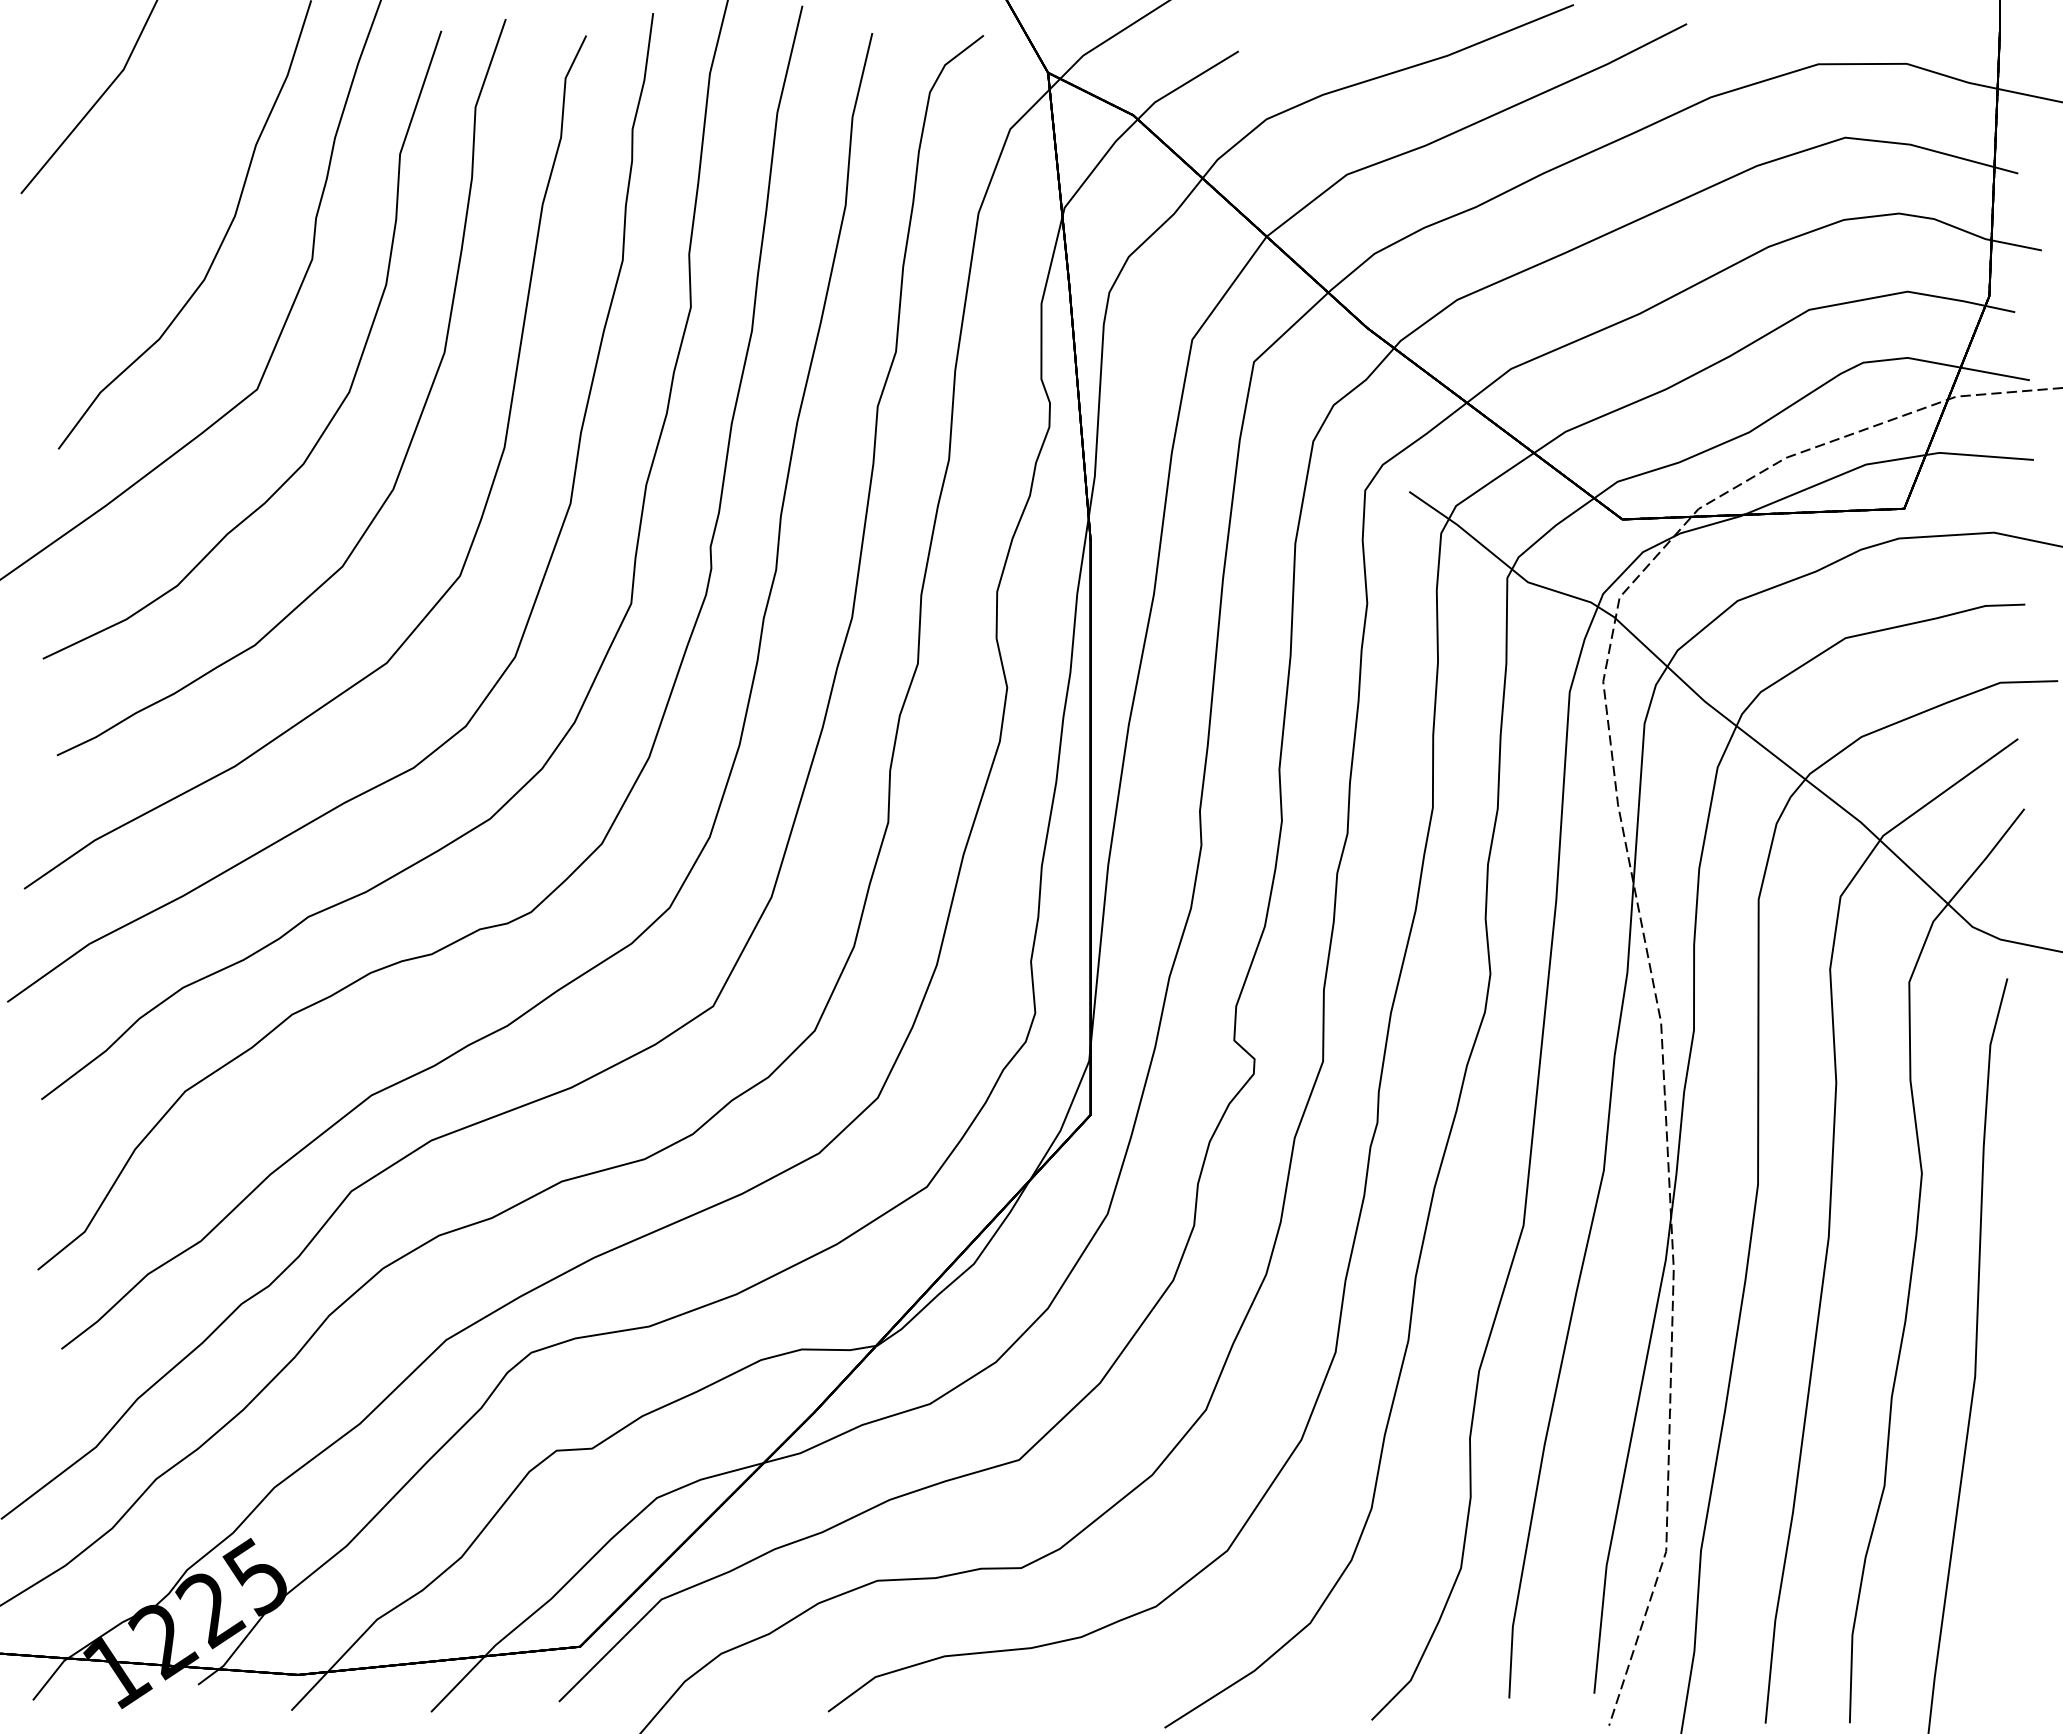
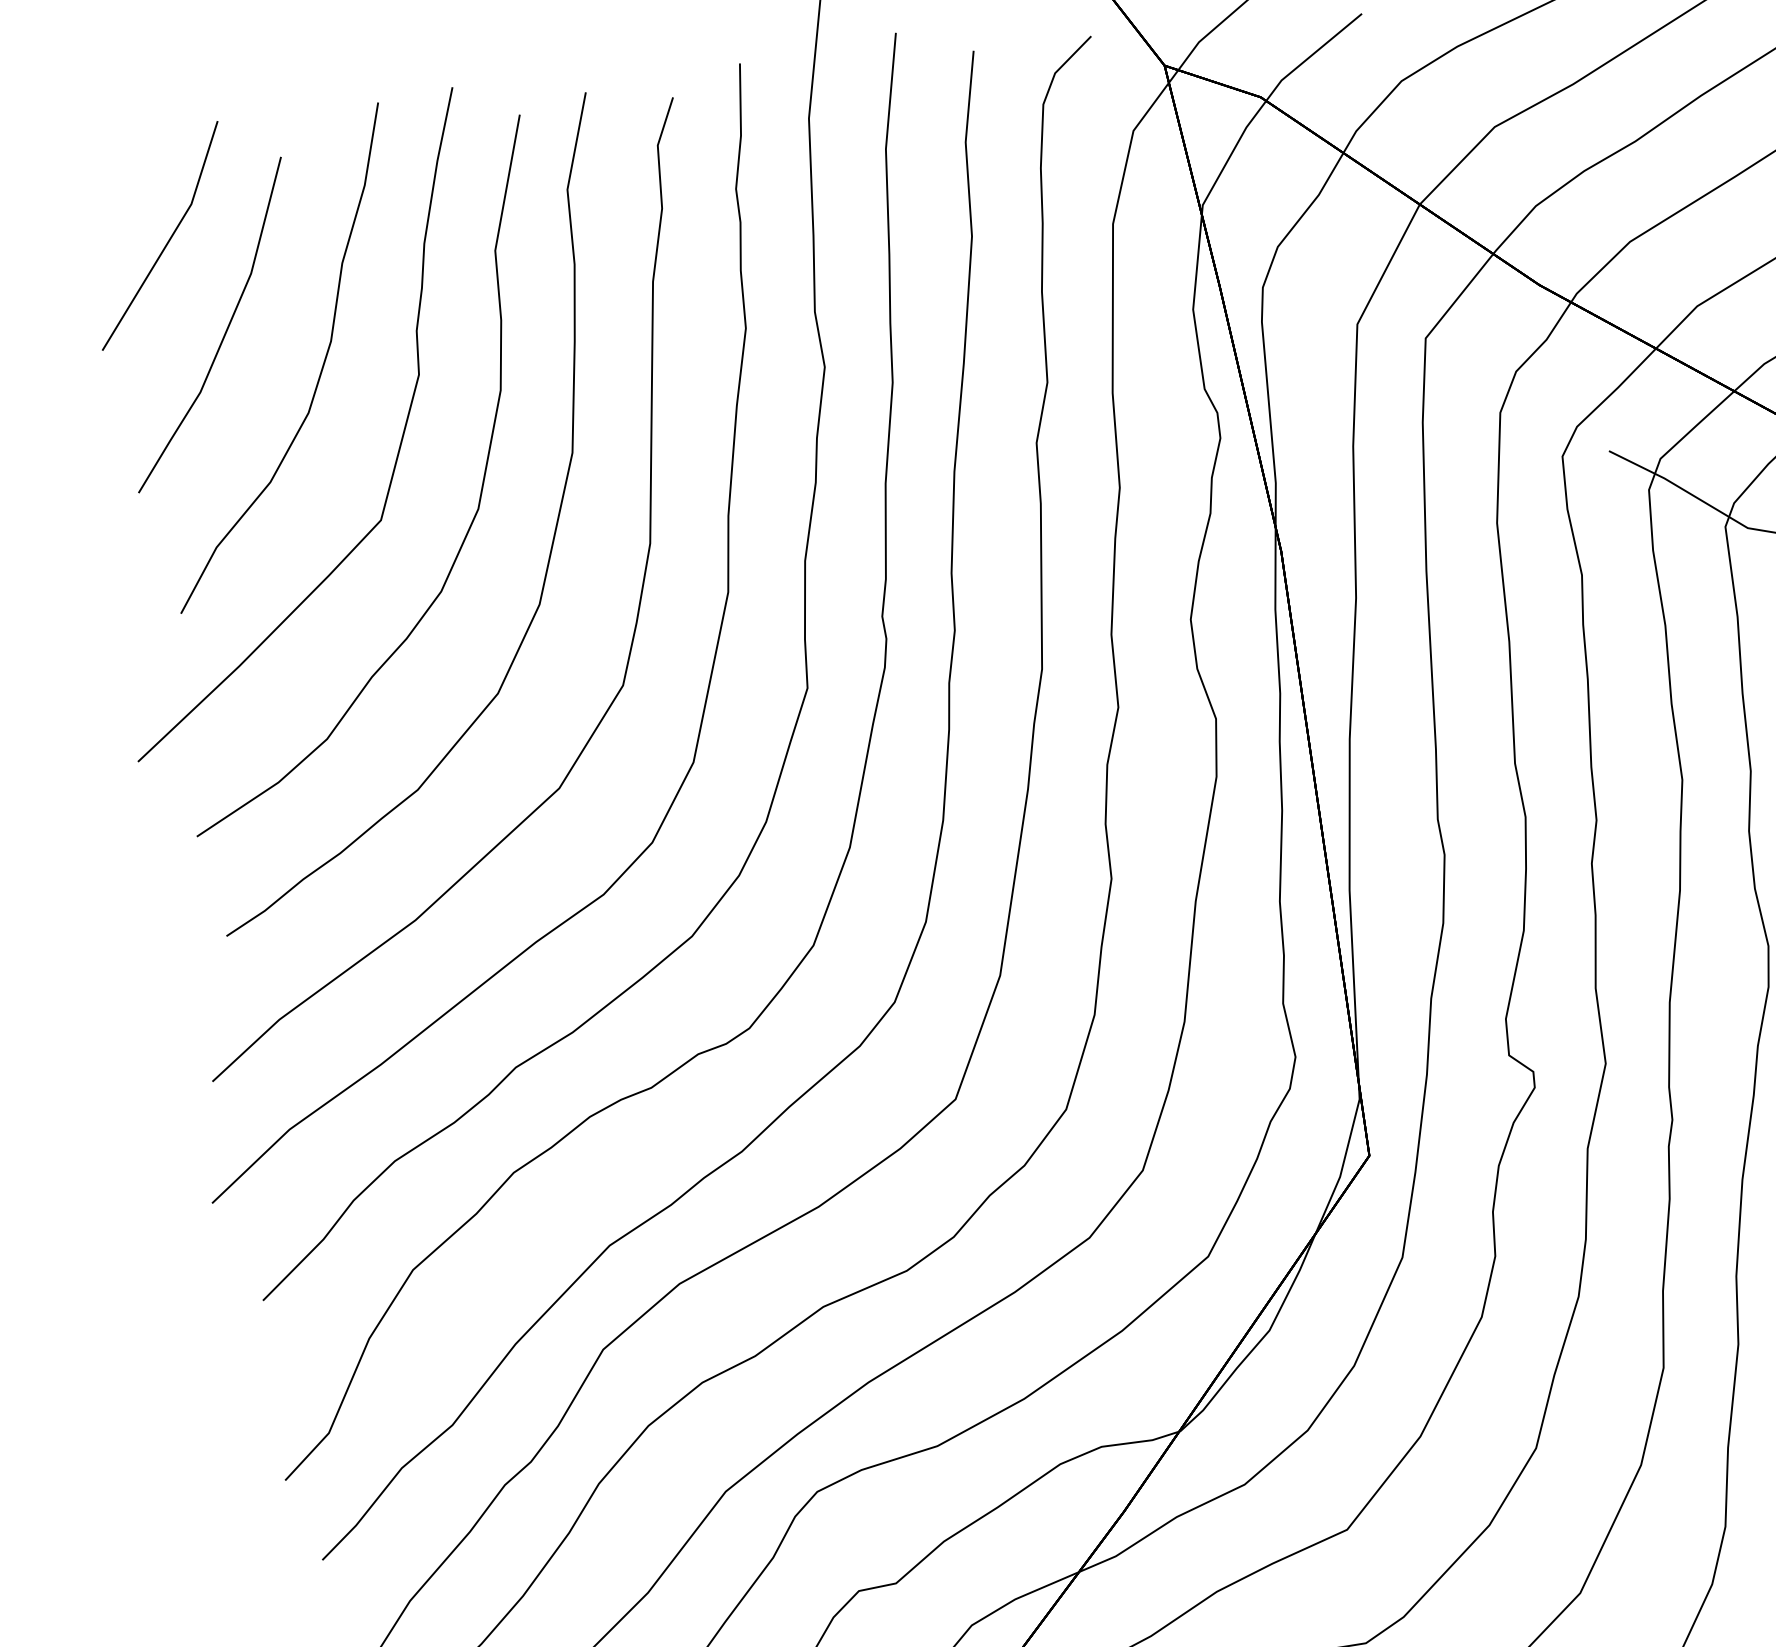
part: (136, 194) -> (224, 333), added

